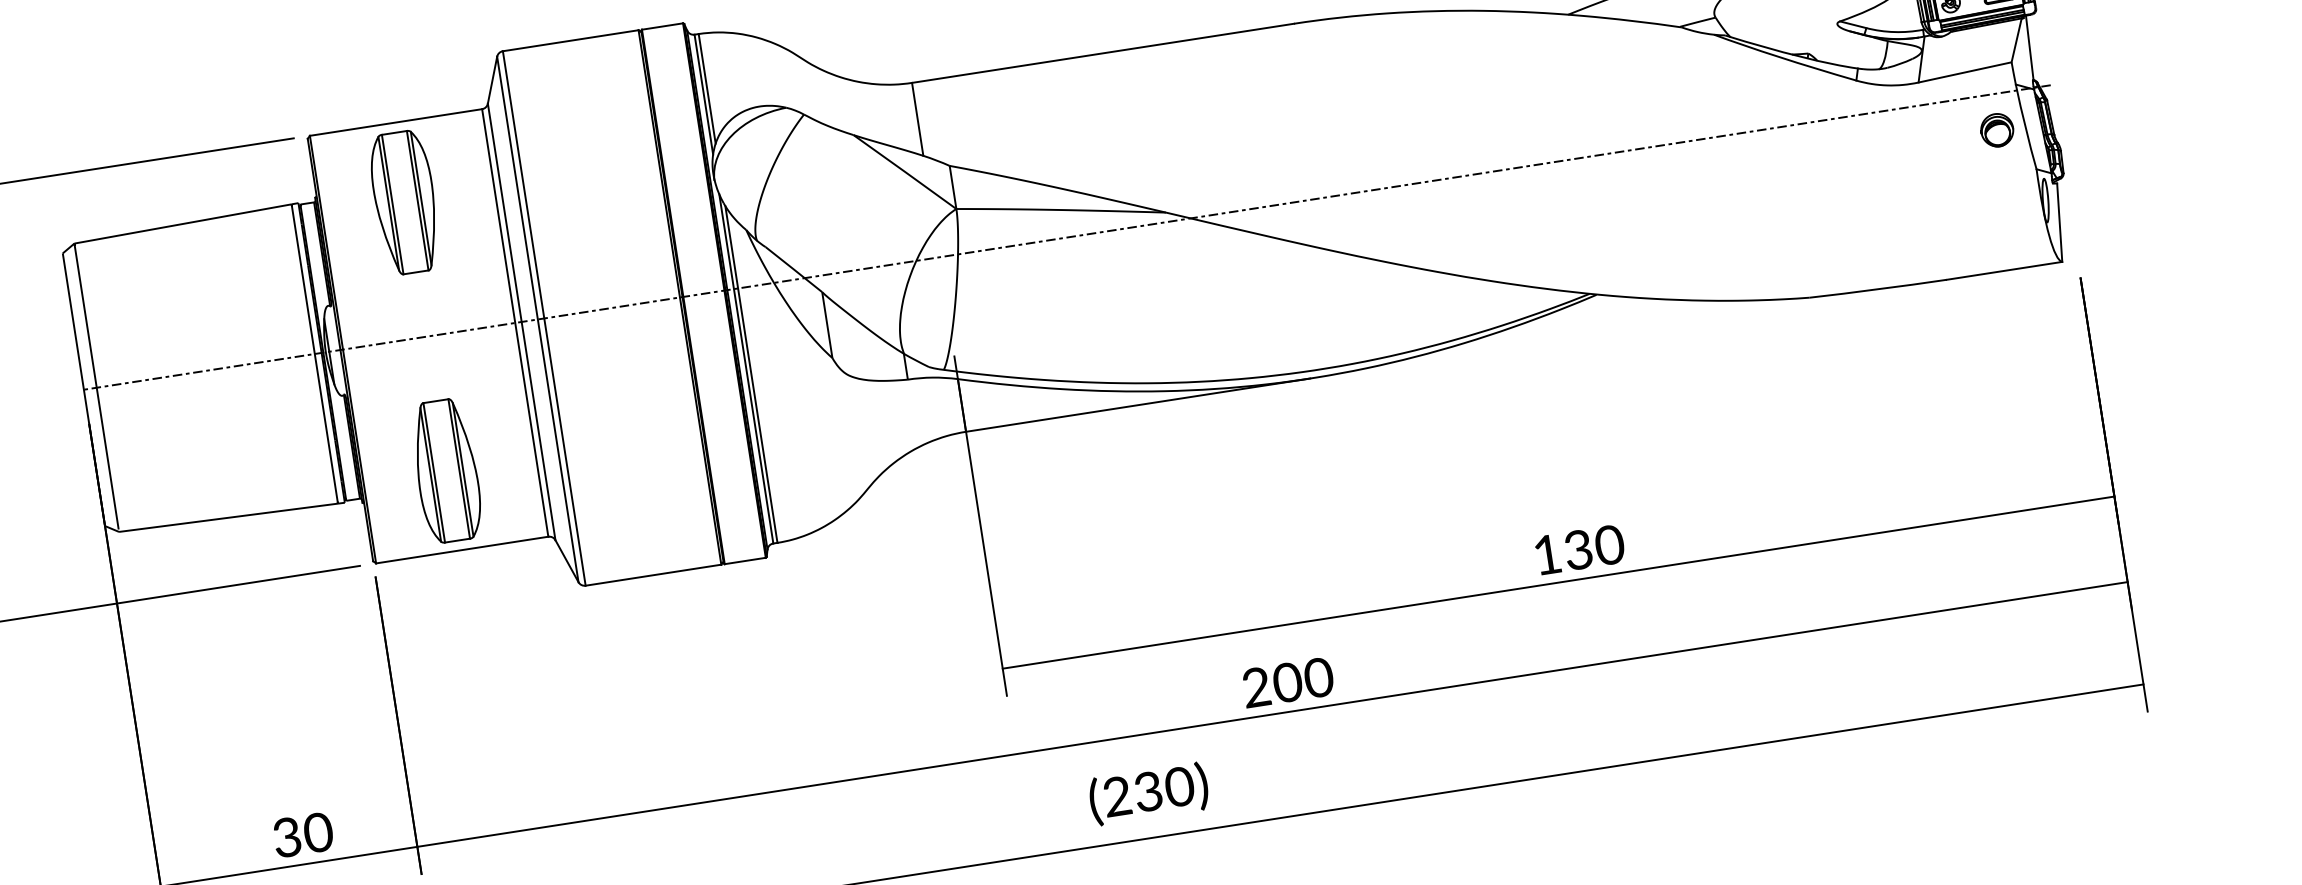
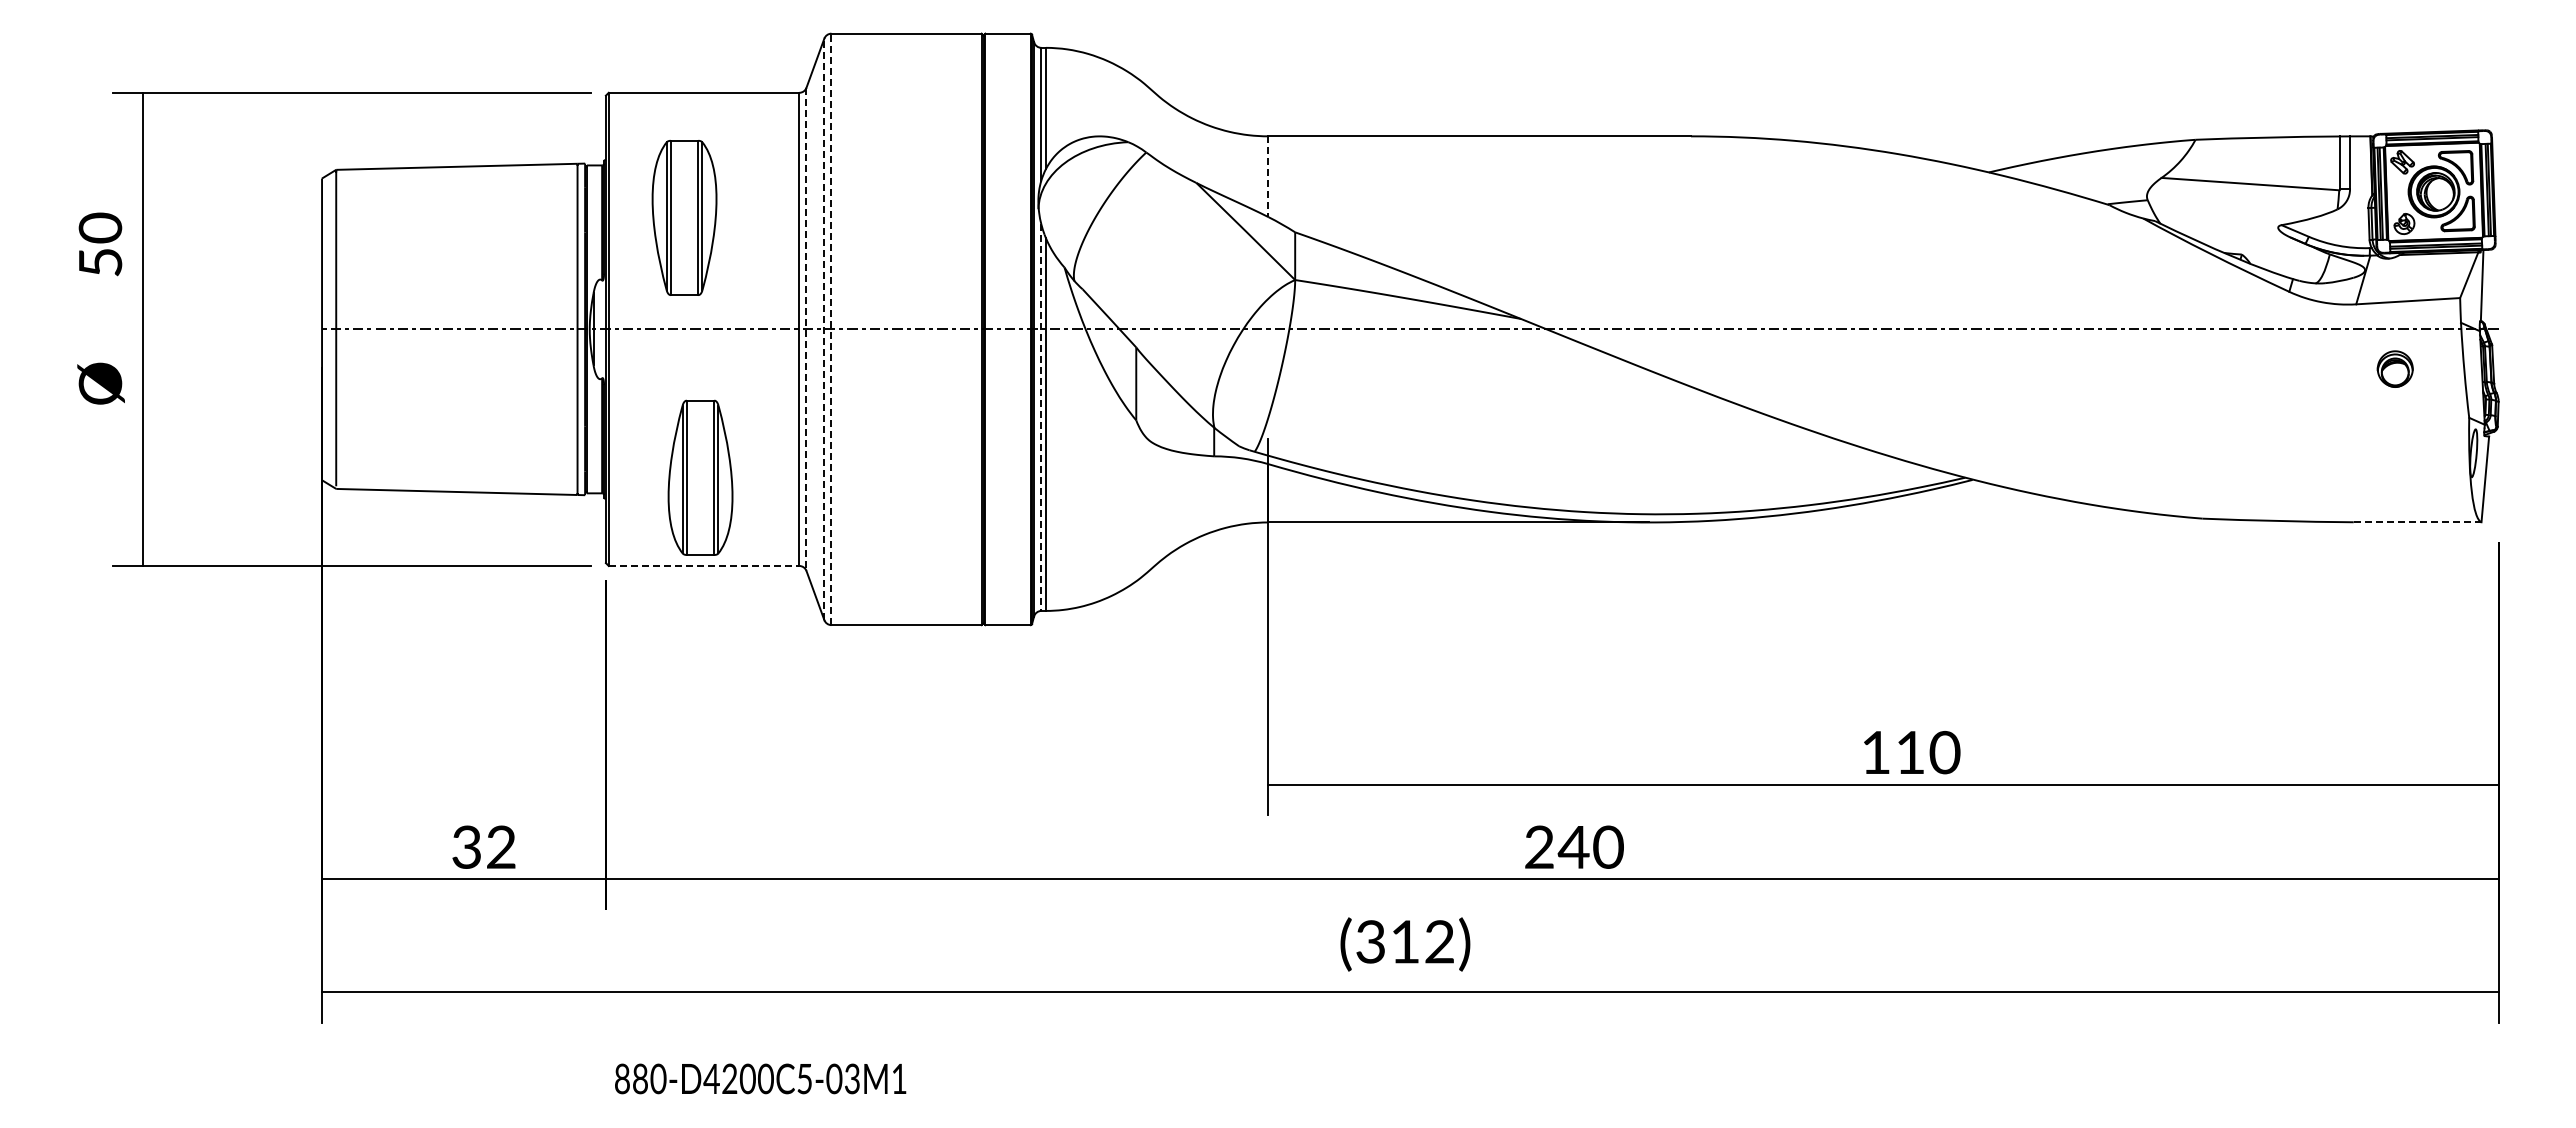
line: (917, 120) -> (1268, 177), solid -> dashed
part: (1996, 129) -> (2394, 368), moved
part: (405, 202) -> (684, 217), moved
line: (2004, 271) -> (2417, 522), solid -> dashed
line: (544, 318) -> (831, 329), solid -> dashed
line: (537, 319) -> (824, 329), solid -> dashed
line: (521, 322) -> (806, 329), solid -> dashed
line: (746, 369) -> (1041, 418), solid -> dashed
line: (462, 549) -> (704, 565), solid -> dashed
text: (1578, 549) -> (1910, 752), 130 -> 110
text: (1287, 681) -> (1573, 846), 200 -> 240
text: (1148, 791) -> (1405, 941), (230) -> (312)
text: (318, 831) -> (501, 846), 30 -> 32

